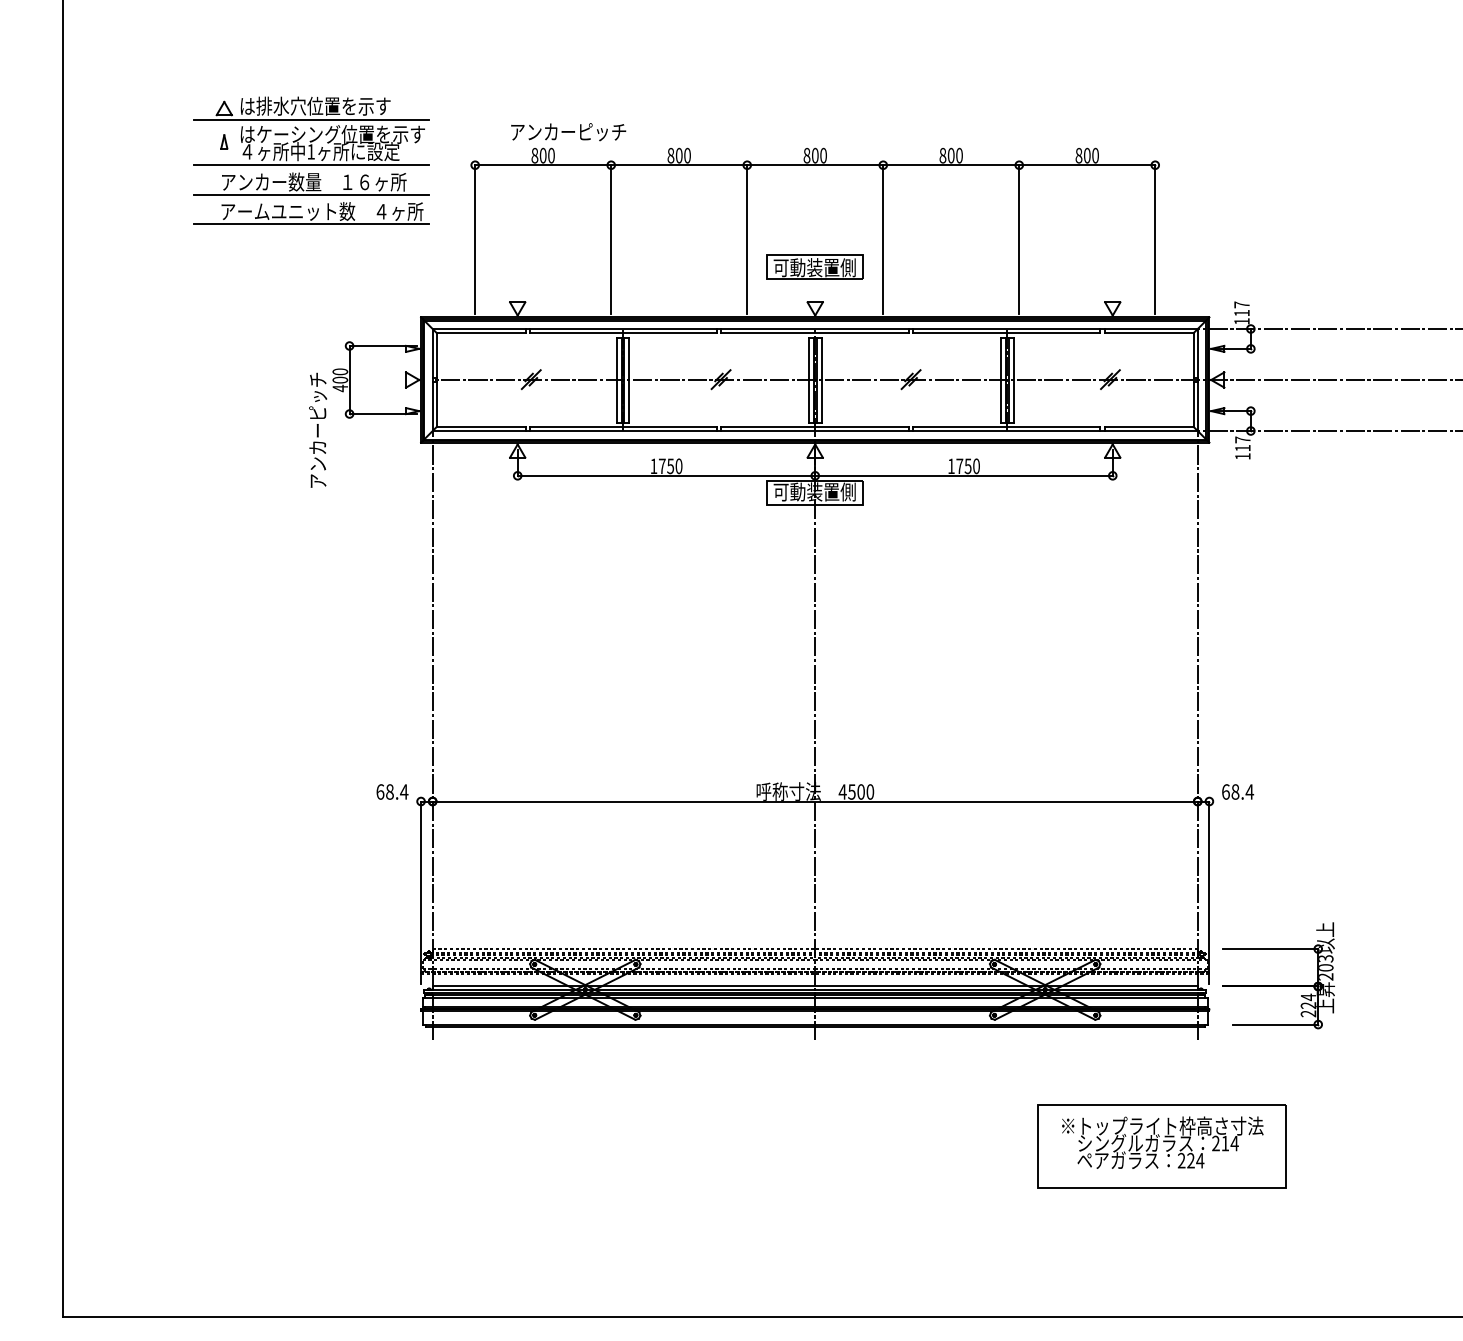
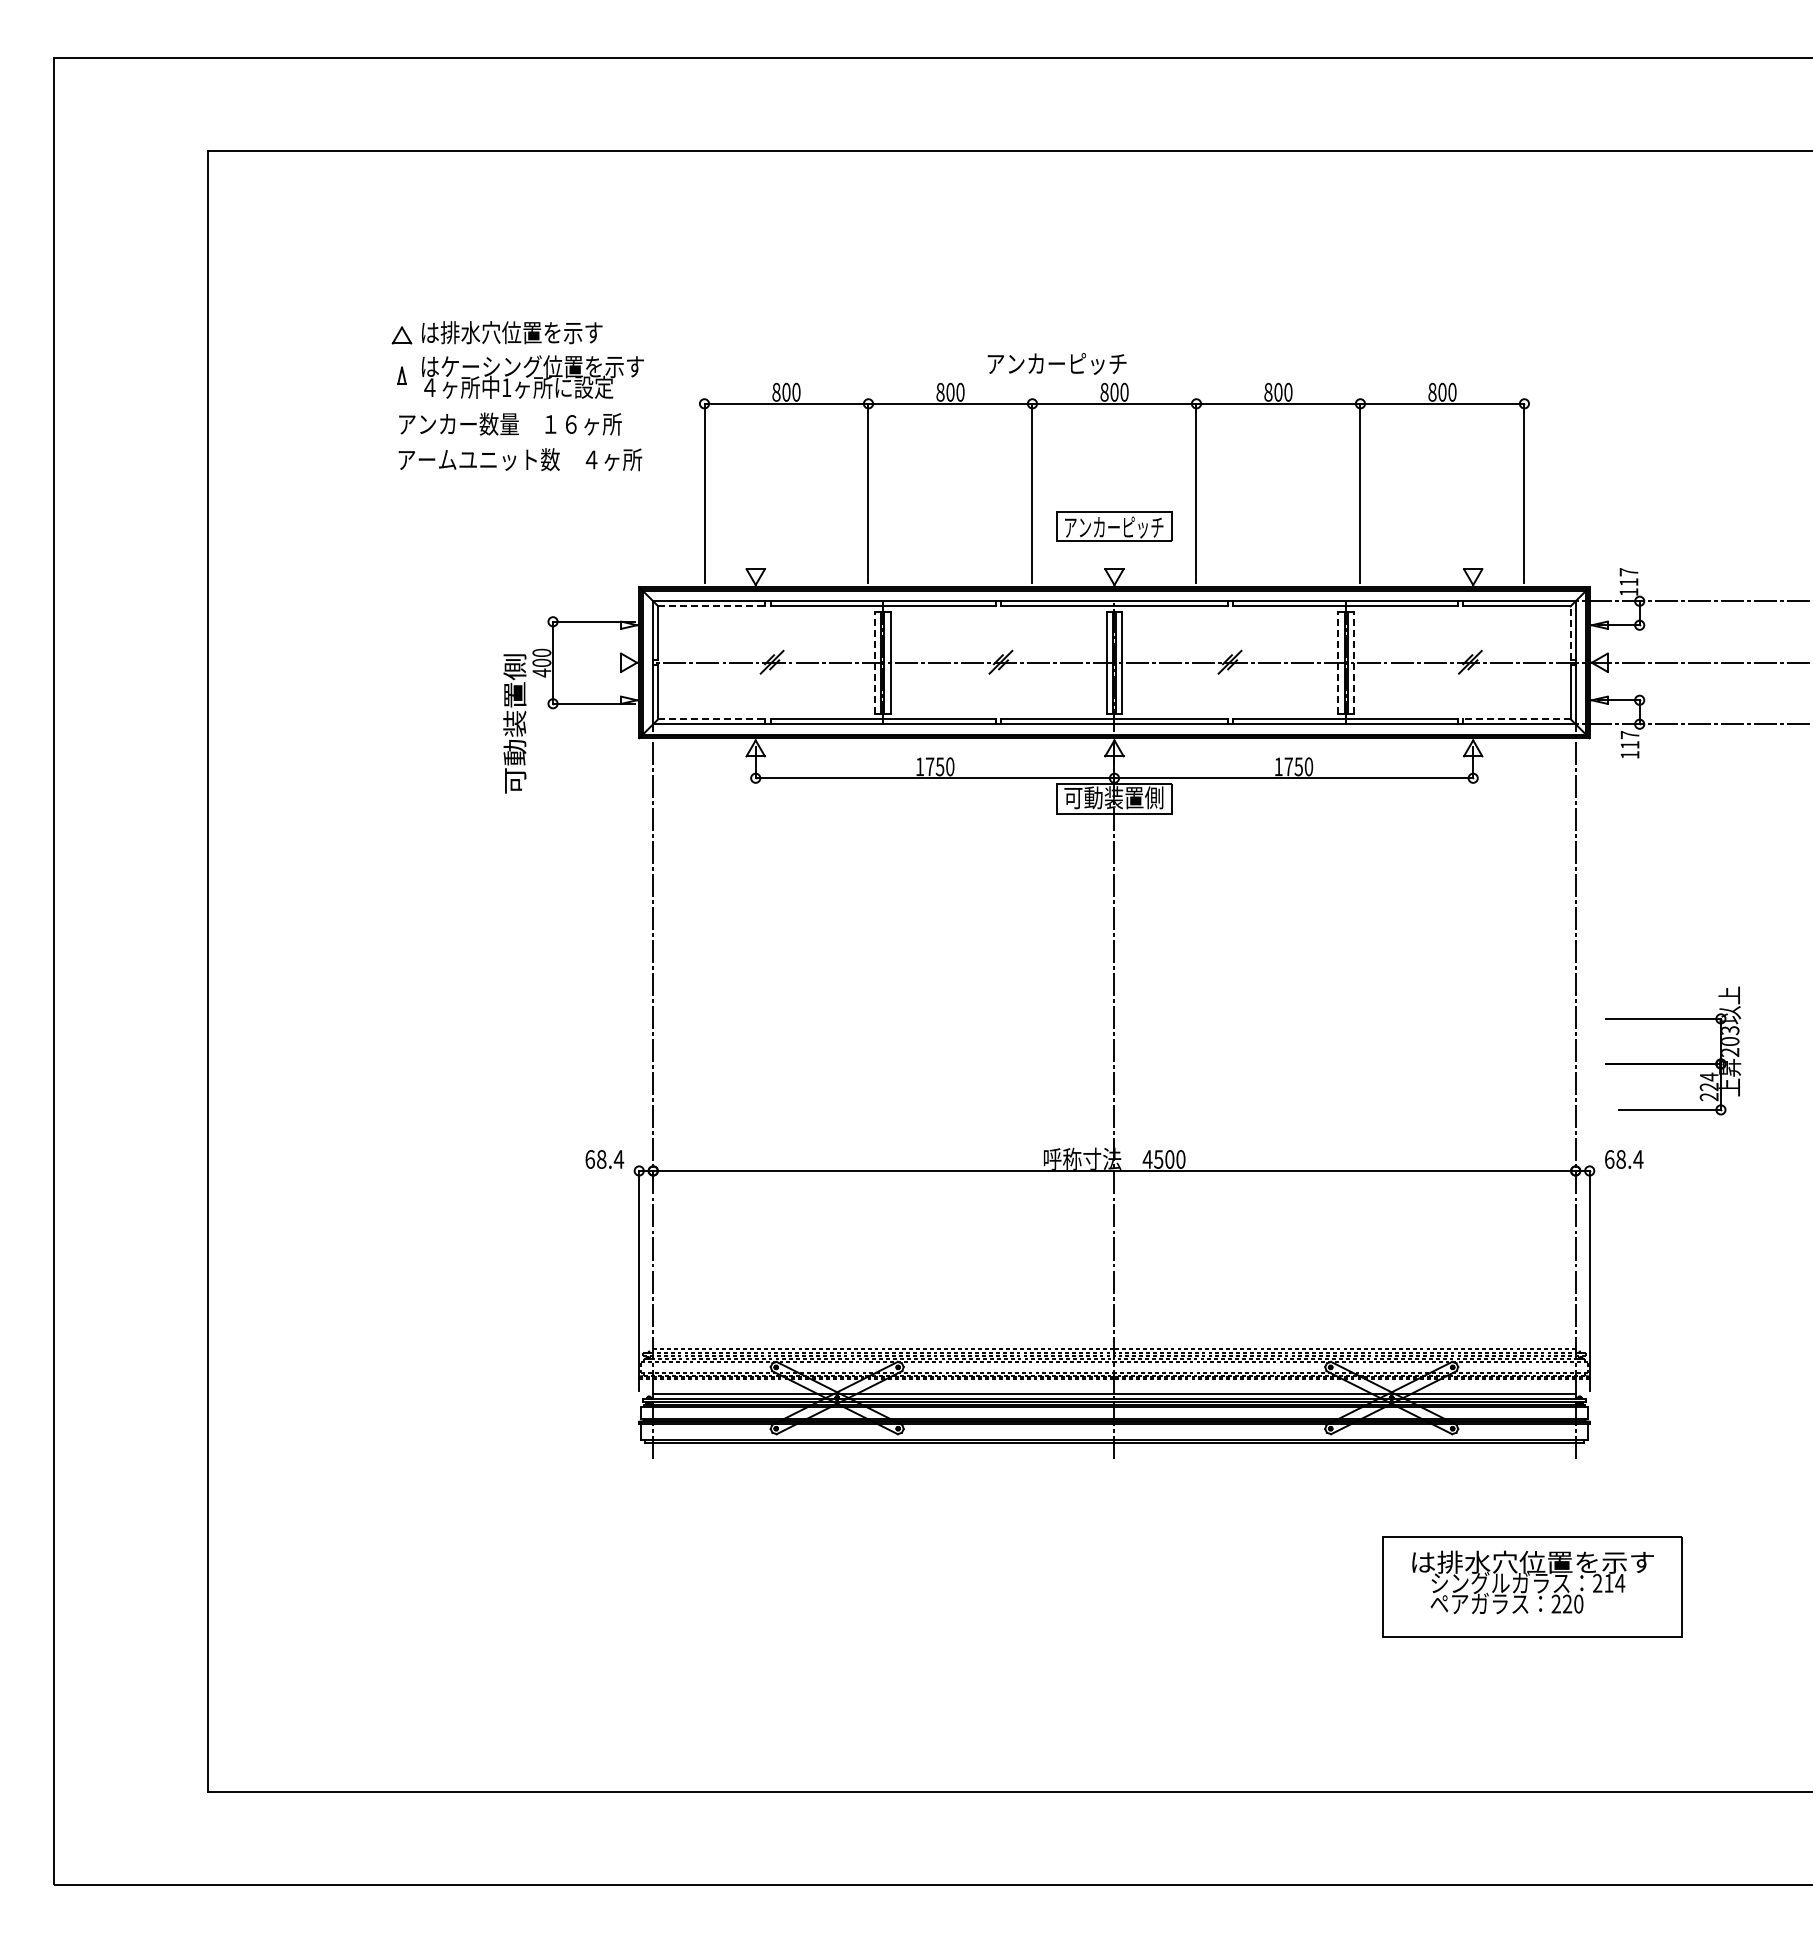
line: (310, 120) -> (506, 349), removed
text: (568, 131) -> (1056, 363), moved
line: (310, 164) -> (506, 403), removed
line: (310, 194) -> (506, 439), removed
line: (310, 224) -> (506, 475), removed
text: (814, 266) -> (1113, 526), 可動装置側 -> アンカーピッチ
line: (481, 333) -> (711, 606), solid -> dashed
line: (1193, 355) -> (1570, 633), solid -> dashed
line: (617, 379) -> (875, 662), solid -> dashed
line: (1001, 379) -> (1338, 662), solid -> dashed
line: (1013, 379) -> (1353, 662), solid -> dashed
line: (481, 427) -> (711, 719), solid -> dashed
line: (1149, 427) -> (1517, 719), solid -> dashed
text: (317, 430) -> (514, 723), アンカーピッチ -> 可動装置側
part: (1278, 986) -> (1673, 1063), moved
text: (1162, 1125) -> (1533, 1561), ※トップライト枠高さ寸法 -> は排水穴位置を示す
text: (1200, 1160) -> (1578, 1603), 224 -> 220

